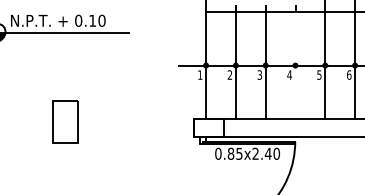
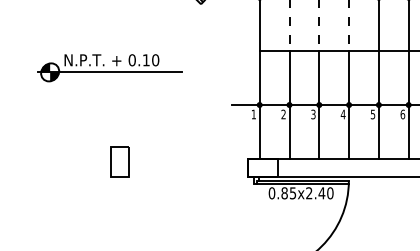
line: (295, 65) -> (349, 104), added
part: (65, 122) -> (119, 161), size x0.71

